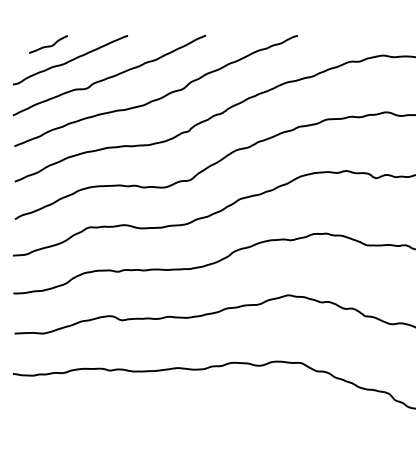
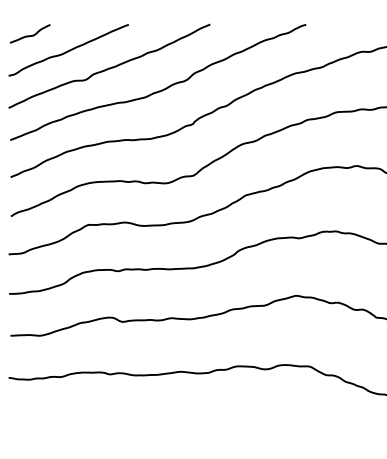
curve: (48, 45) -> (30, 34), moved

